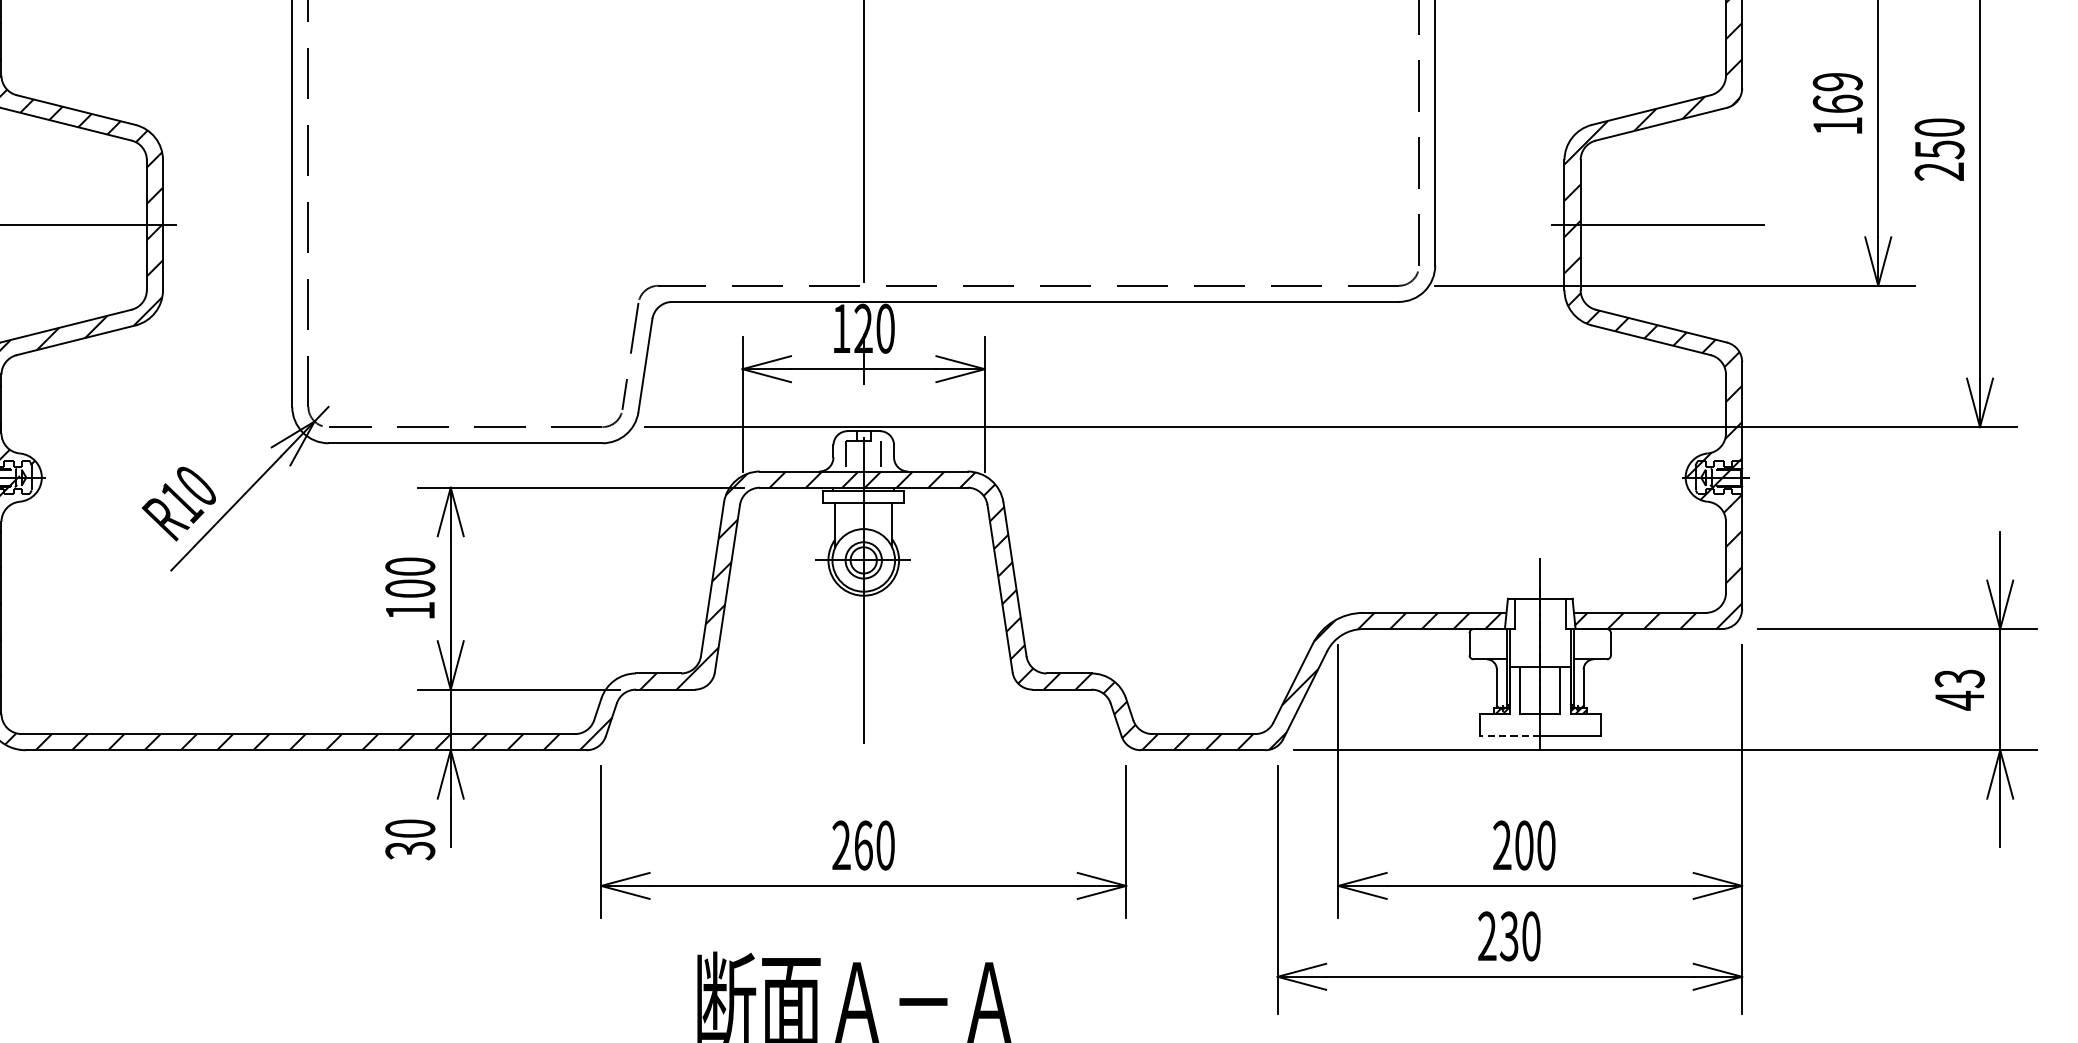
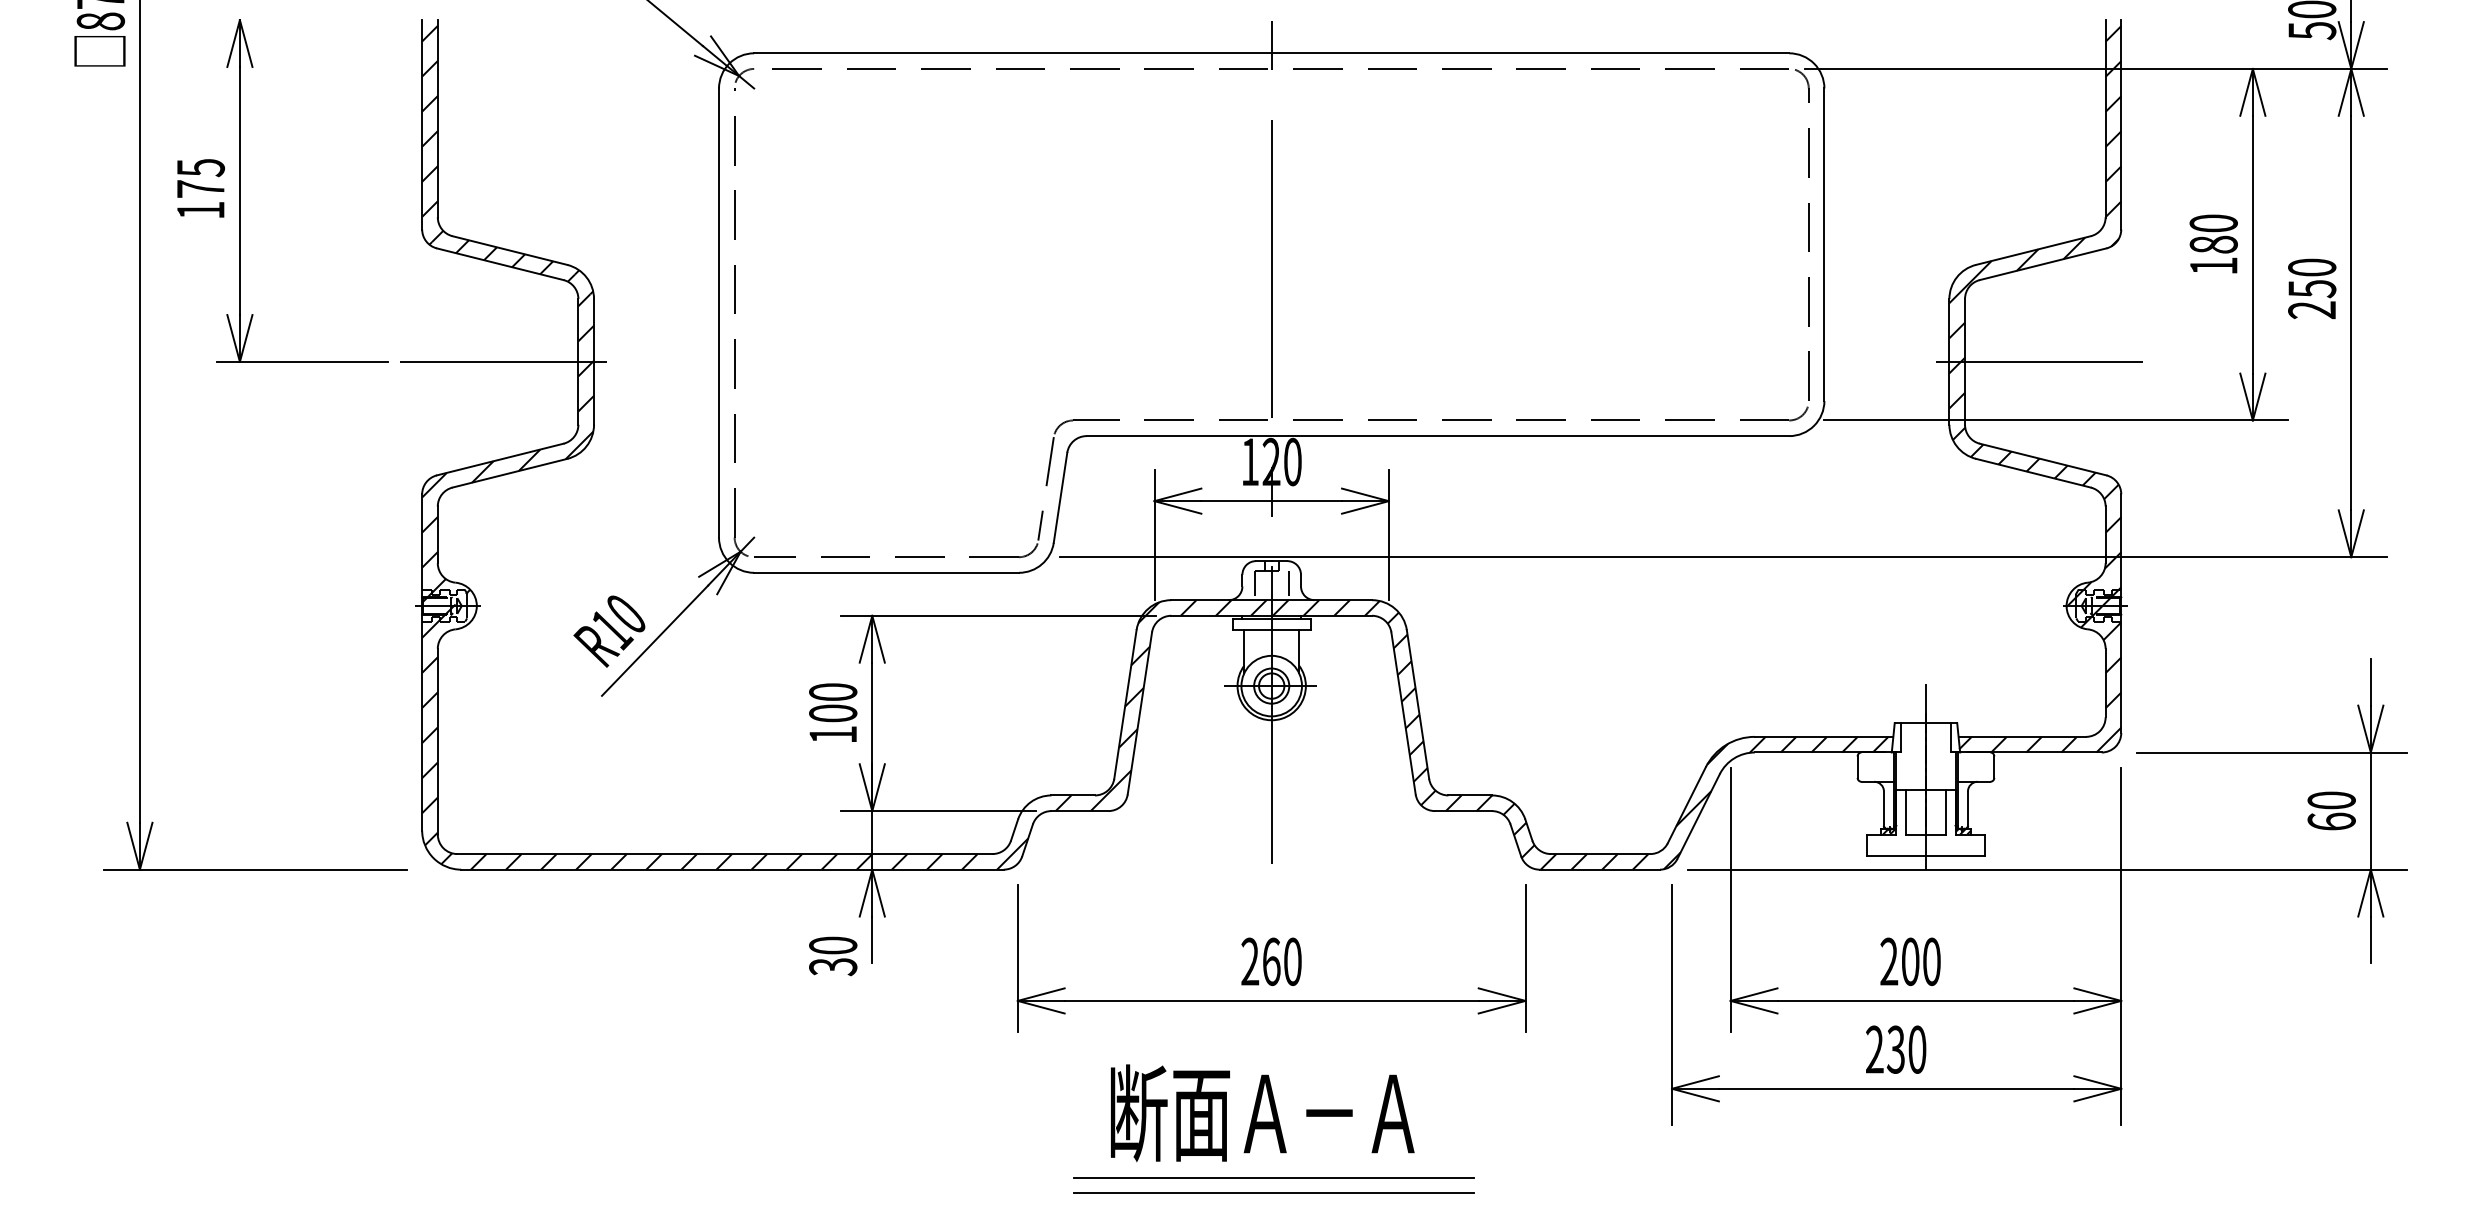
text: (1837, 92) -> (2213, 233), 169 -> 180
text: (1959, 690) -> (2331, 811), 43 -> 60
line: (1509, 736) -> (1896, 856), dashed -> solid

